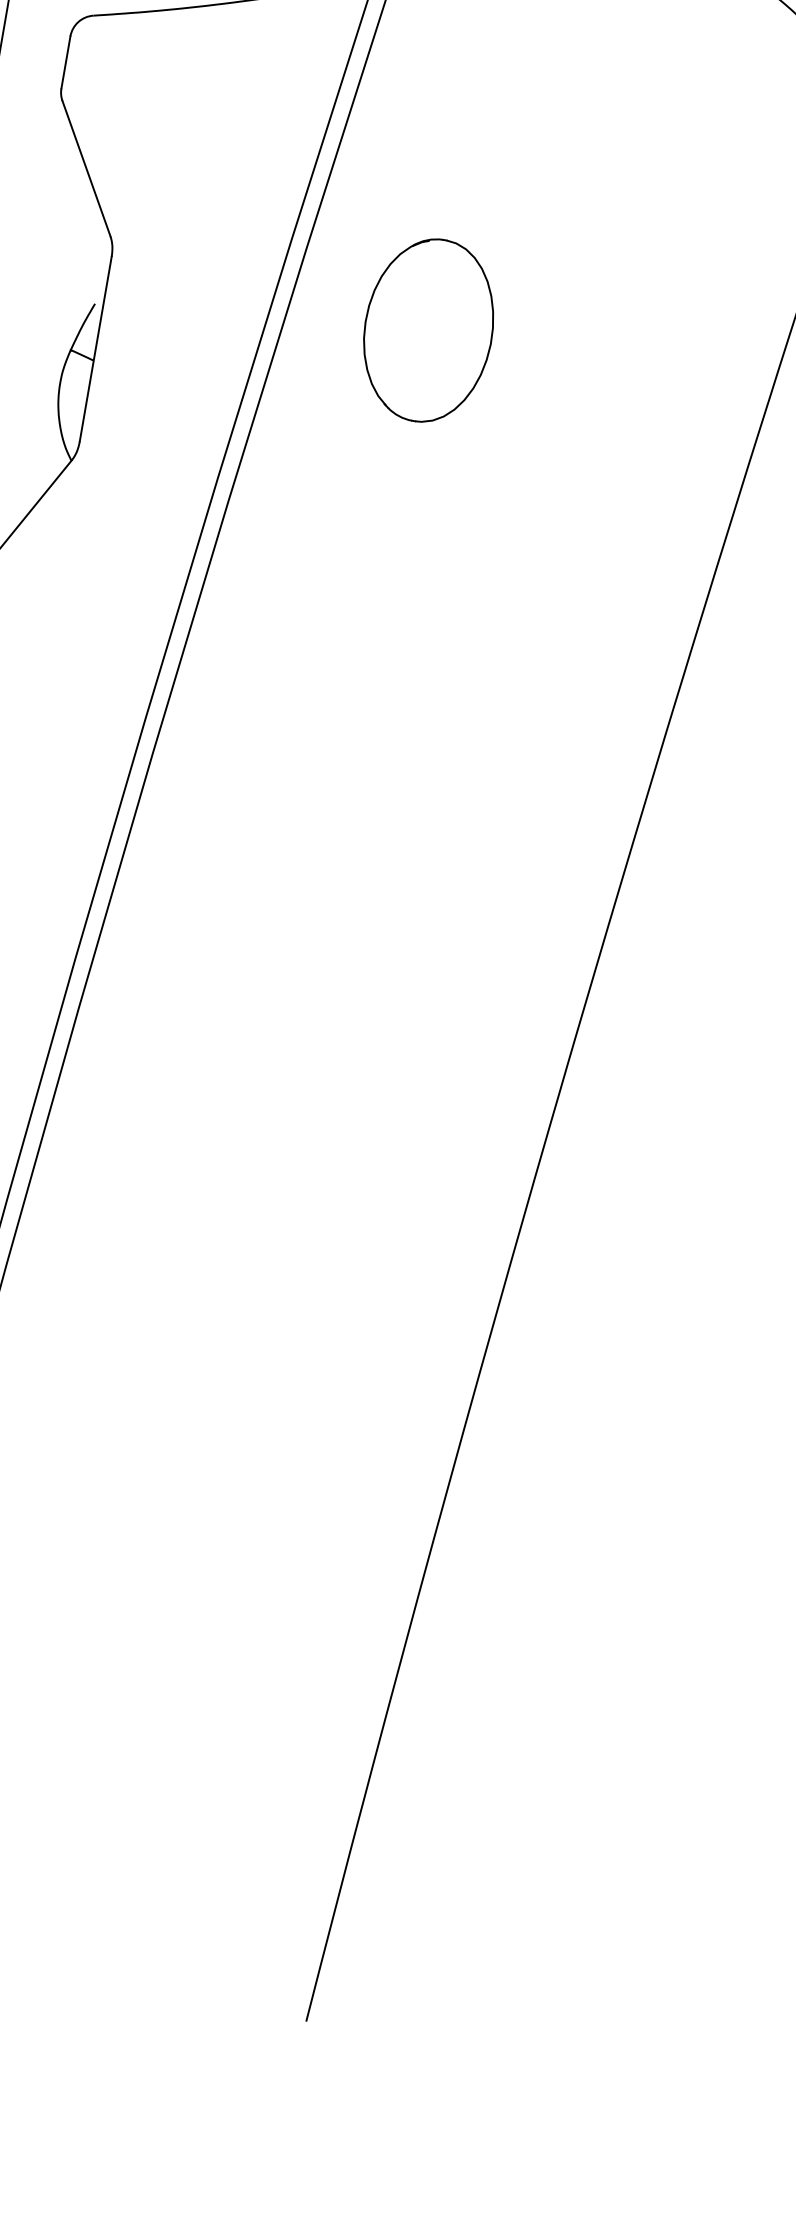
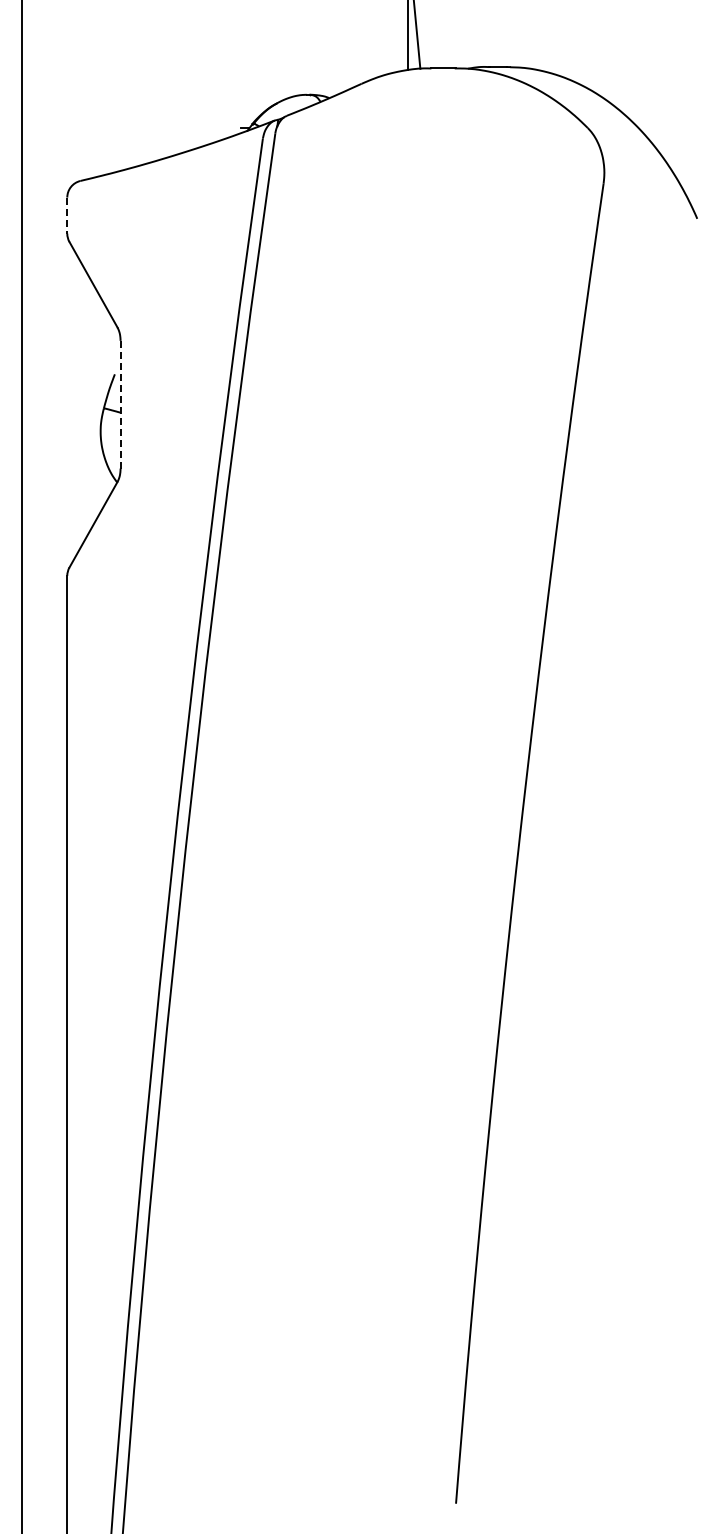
line: (66, 63) -> (67, 216), solid -> dashed
part: (427, 330) -> (341, 353), removed
line: (95, 348) -> (120, 404), solid -> dashed

